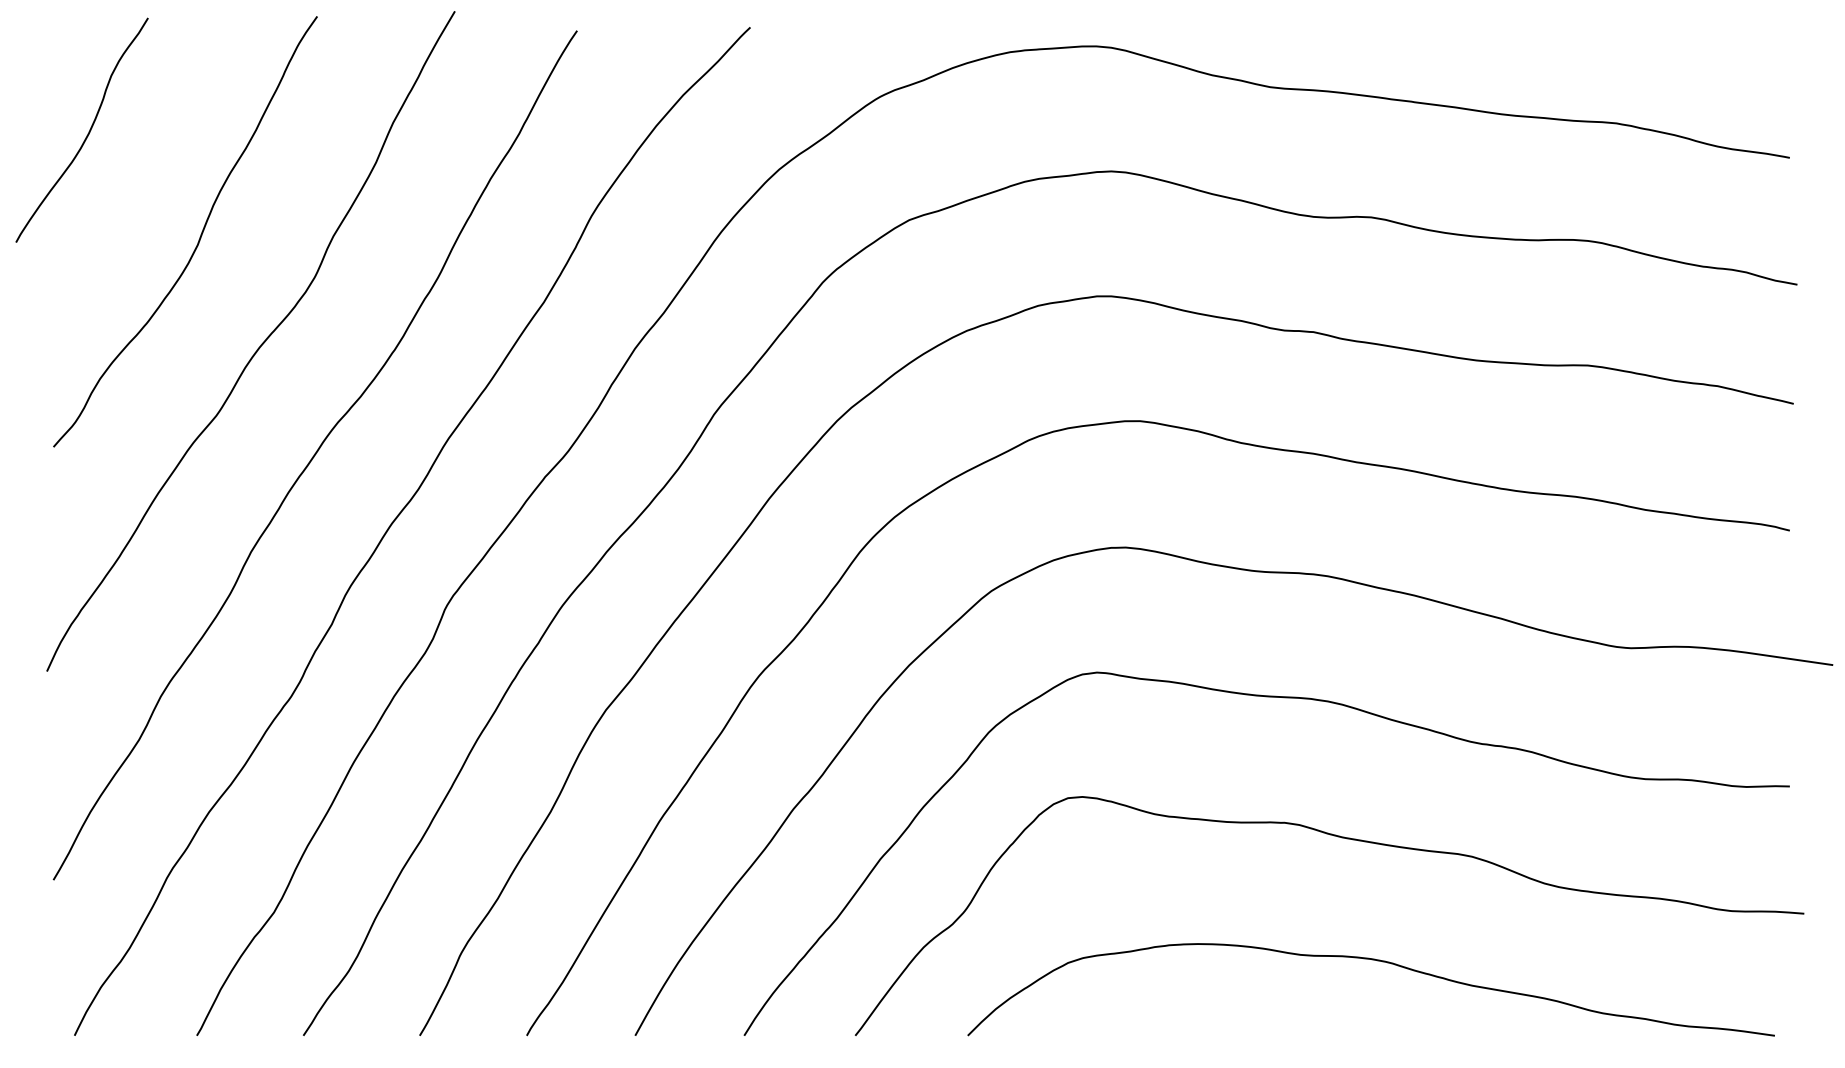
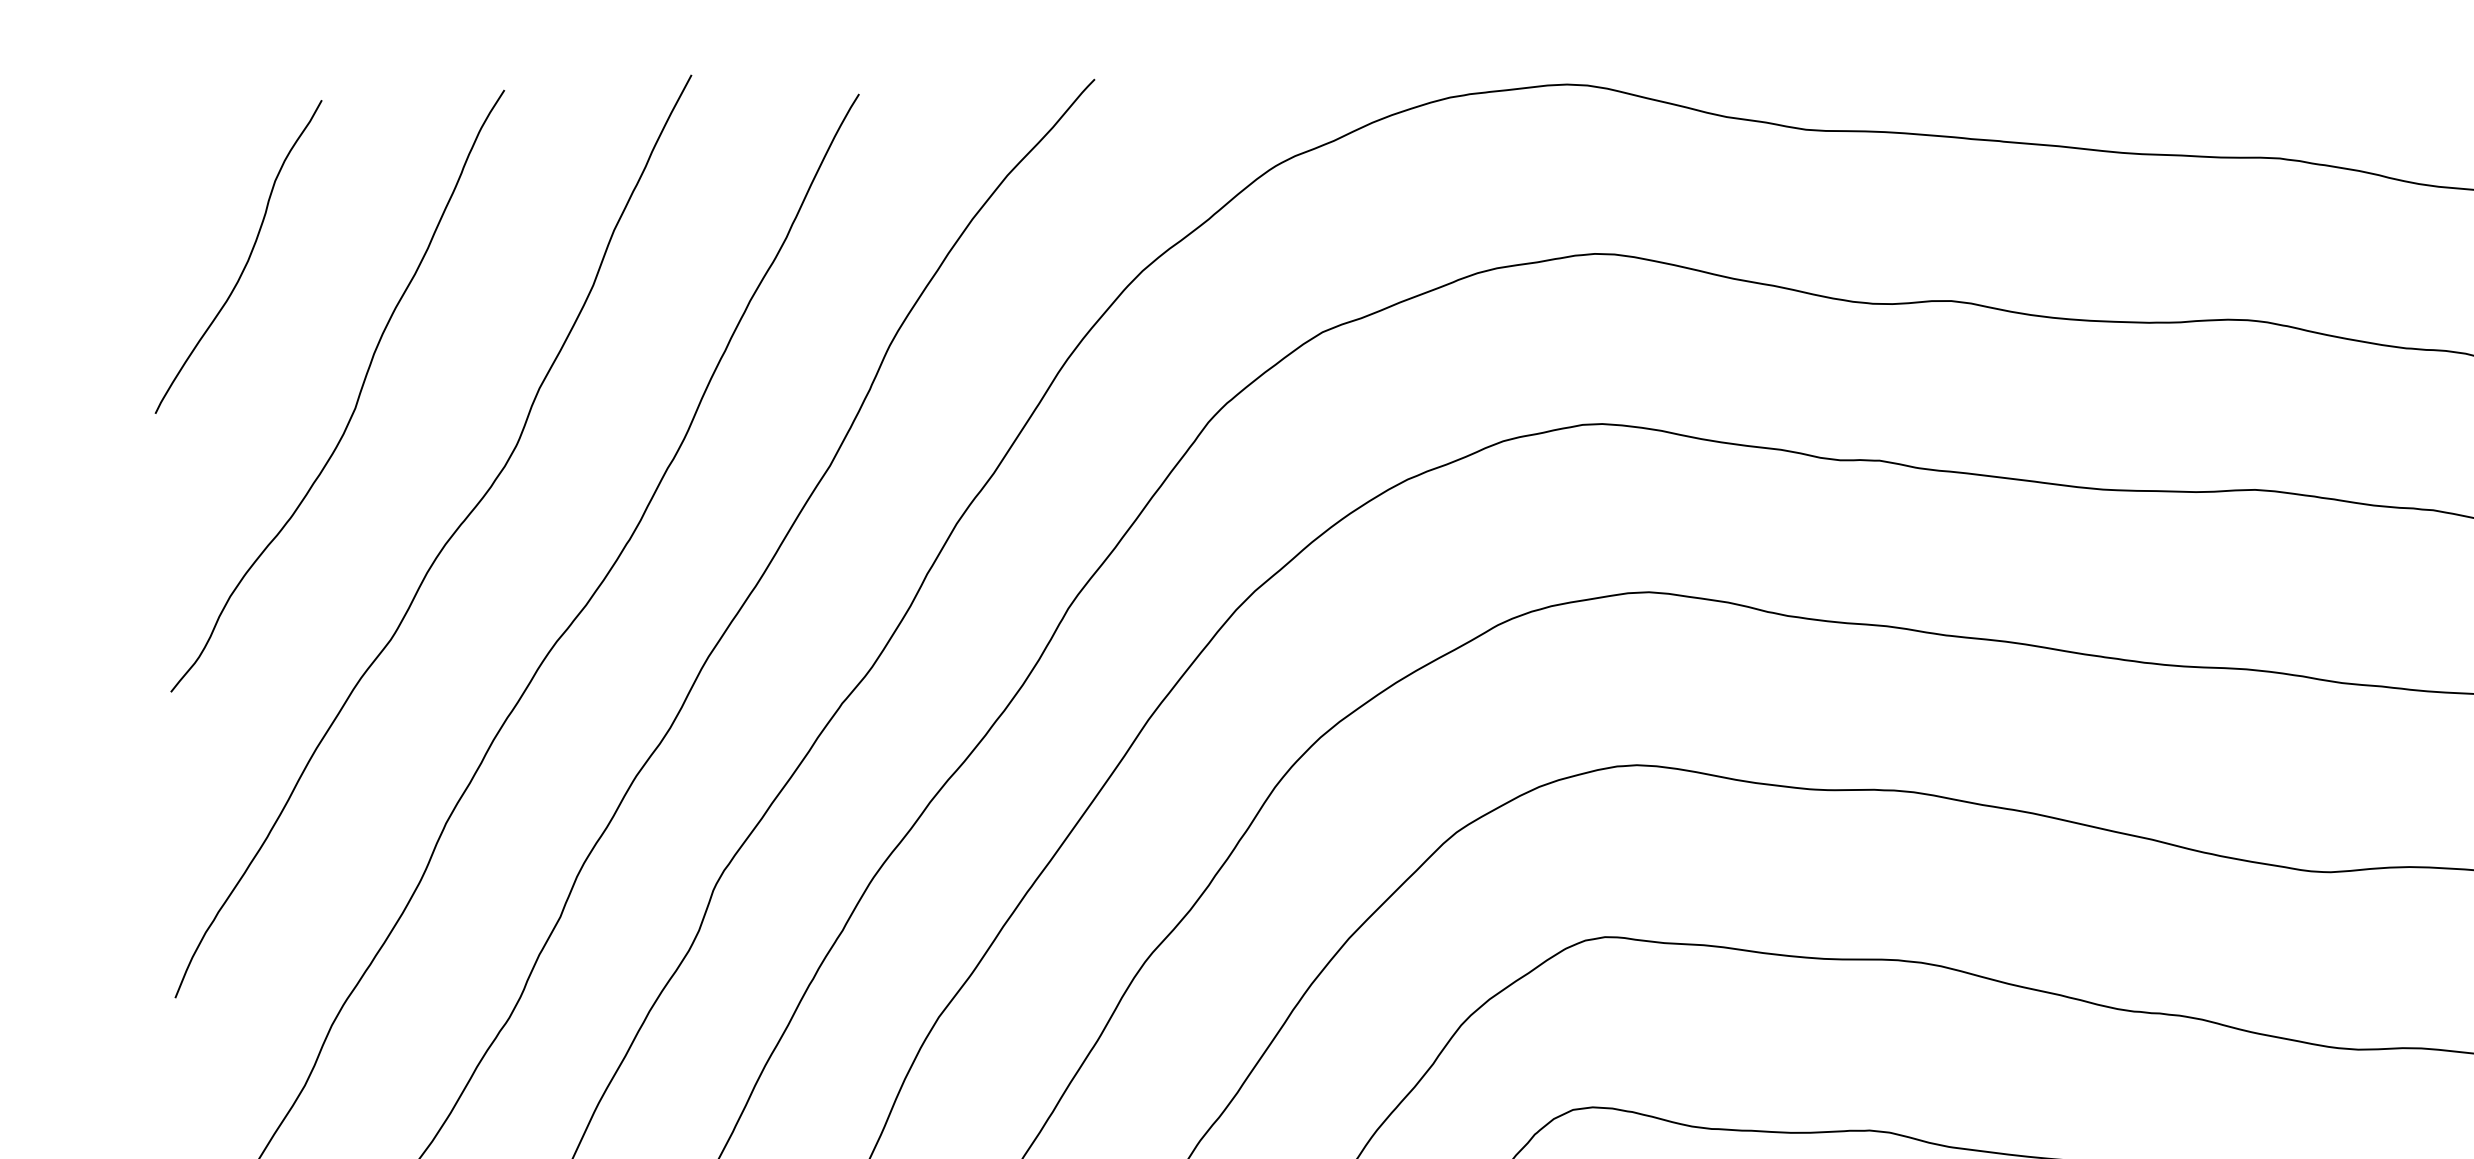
curve: (87, 133) -> (246, 261), moved

